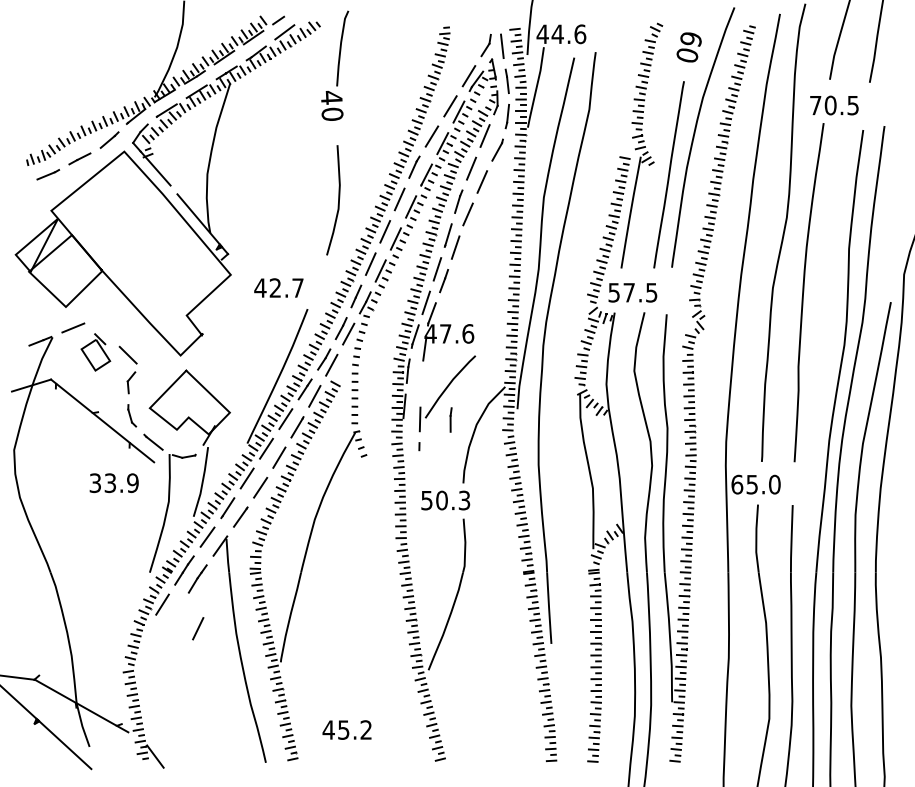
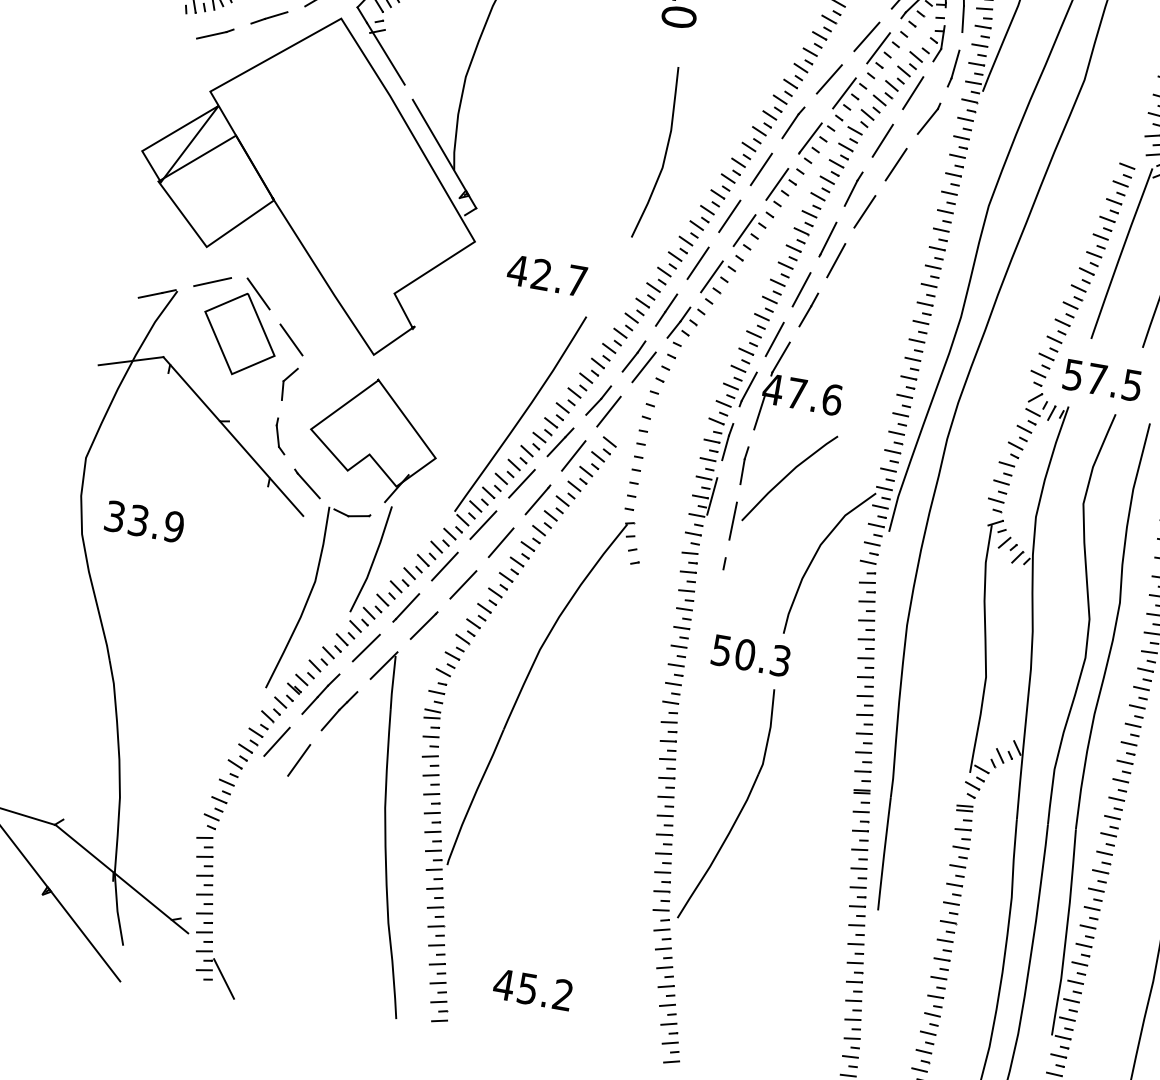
part: (95, 352) -> (240, 326), size x1.67
line: (450, 419) -> (743, 464), moved
text: (113, 483) -> (143, 522), moved
line: (198, 628) -> (299, 760), moved

